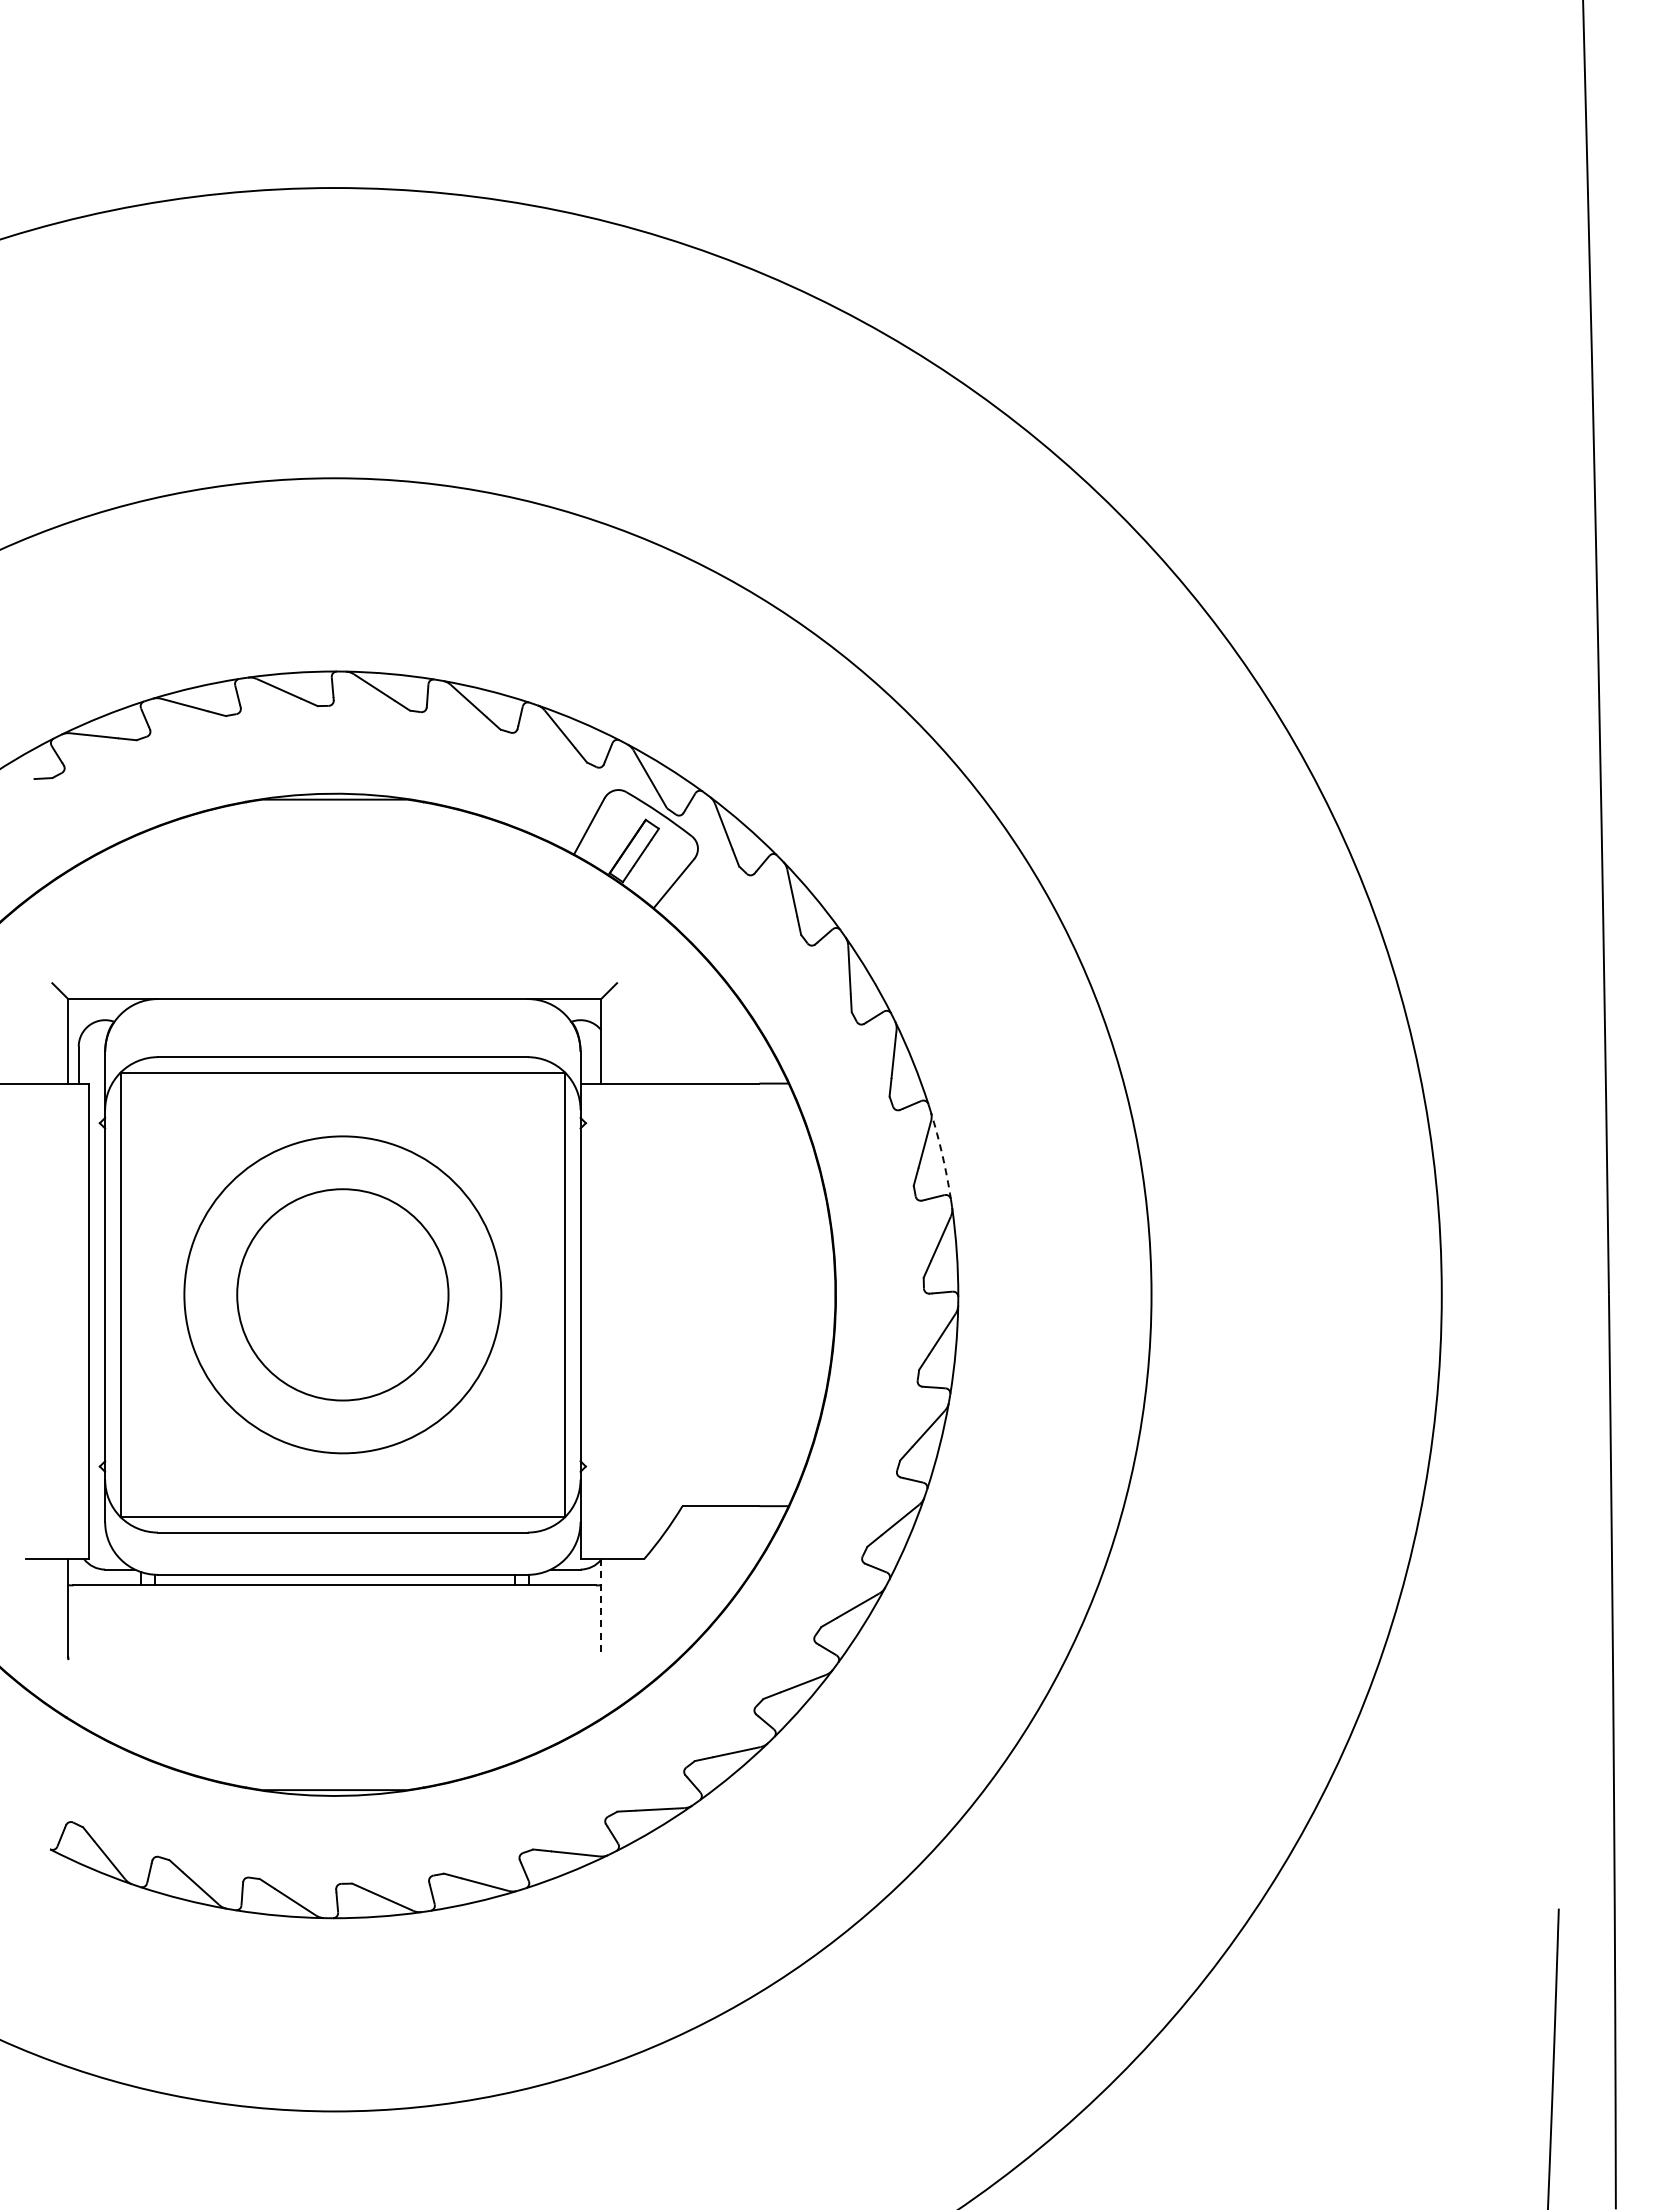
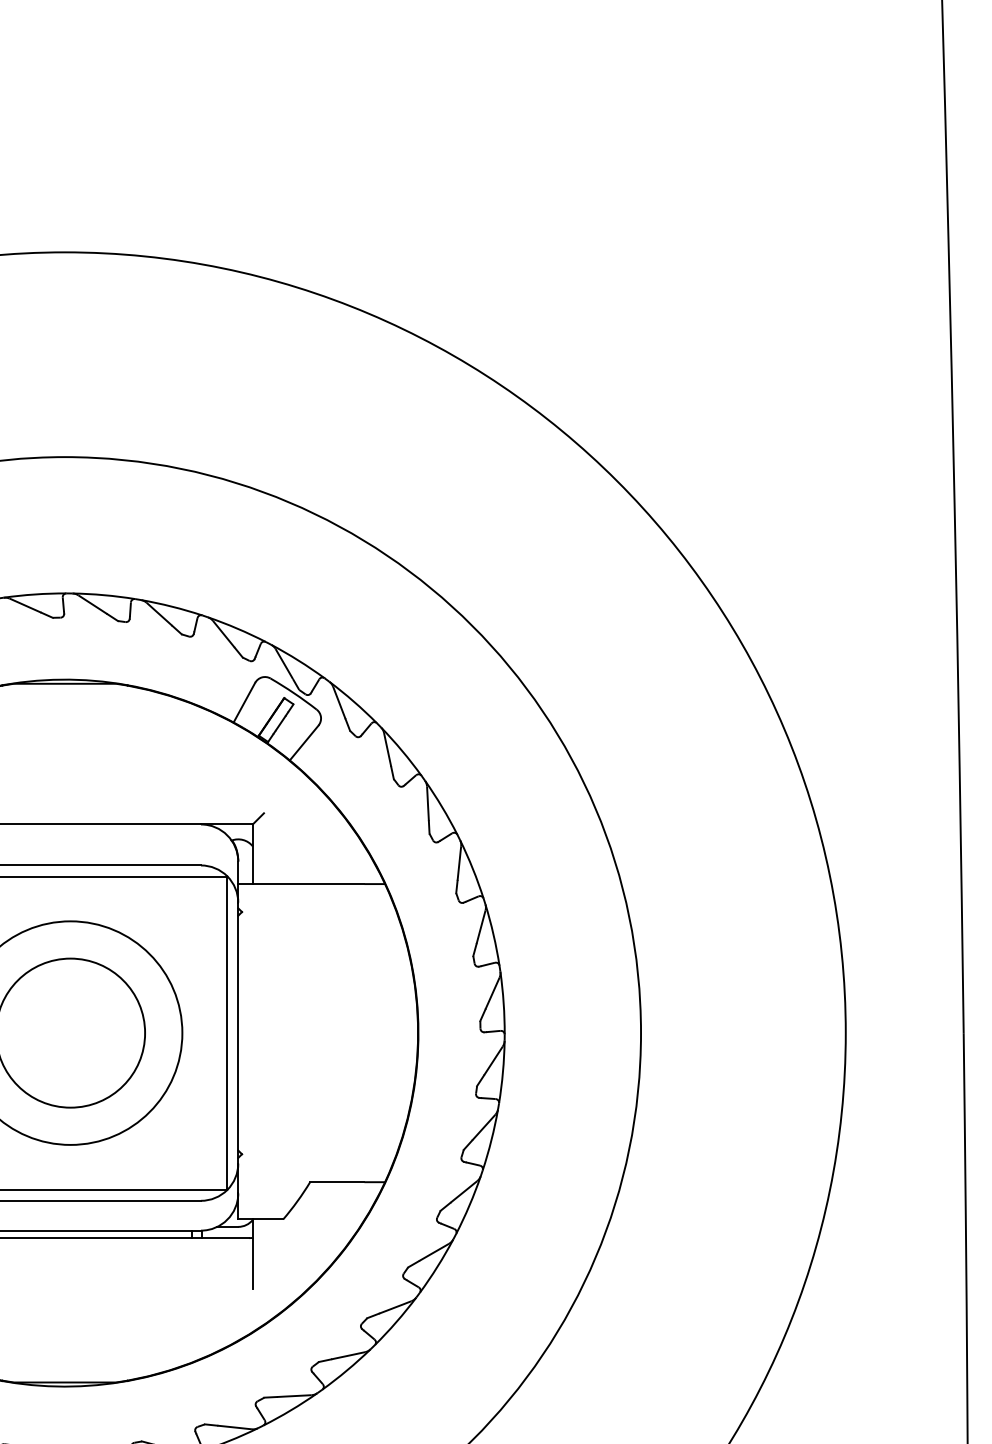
arc: (942, 1155) -> (493, 934), dashed -> solid
line: (601, 1608) -> (253, 1254), dashed -> solid

